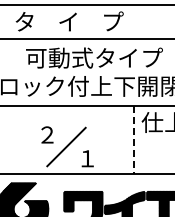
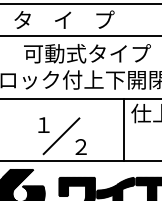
text: (46, 133) -> (42, 123), ２ -> １
line: (134, 140) -> (124, 130), dashed -> solid
text: (86, 157) -> (80, 145), １ -> ２

